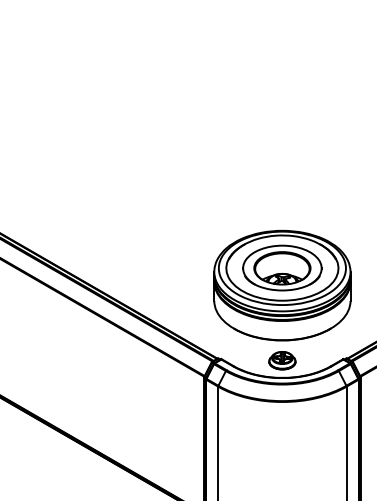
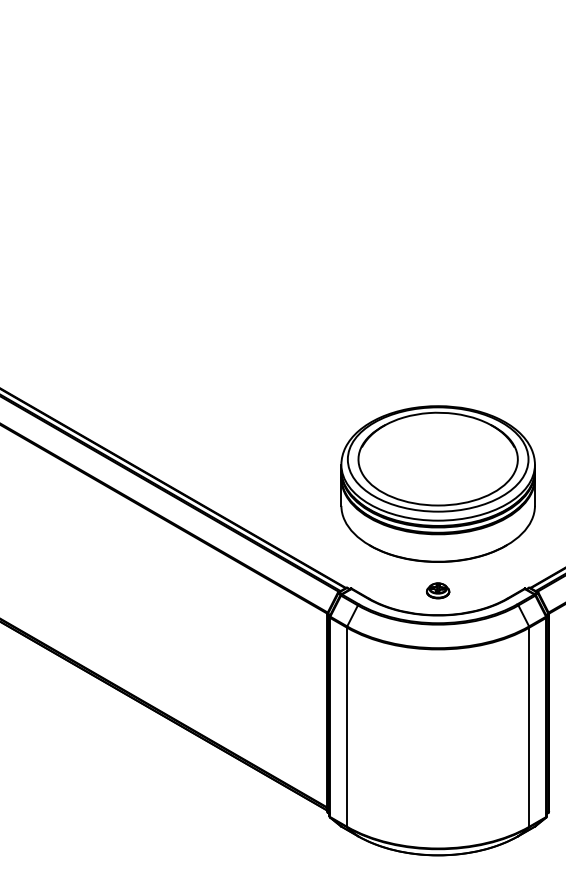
part: (281, 267) -> (437, 458), removed
part: (281, 360) -> (437, 590), size x0.6

